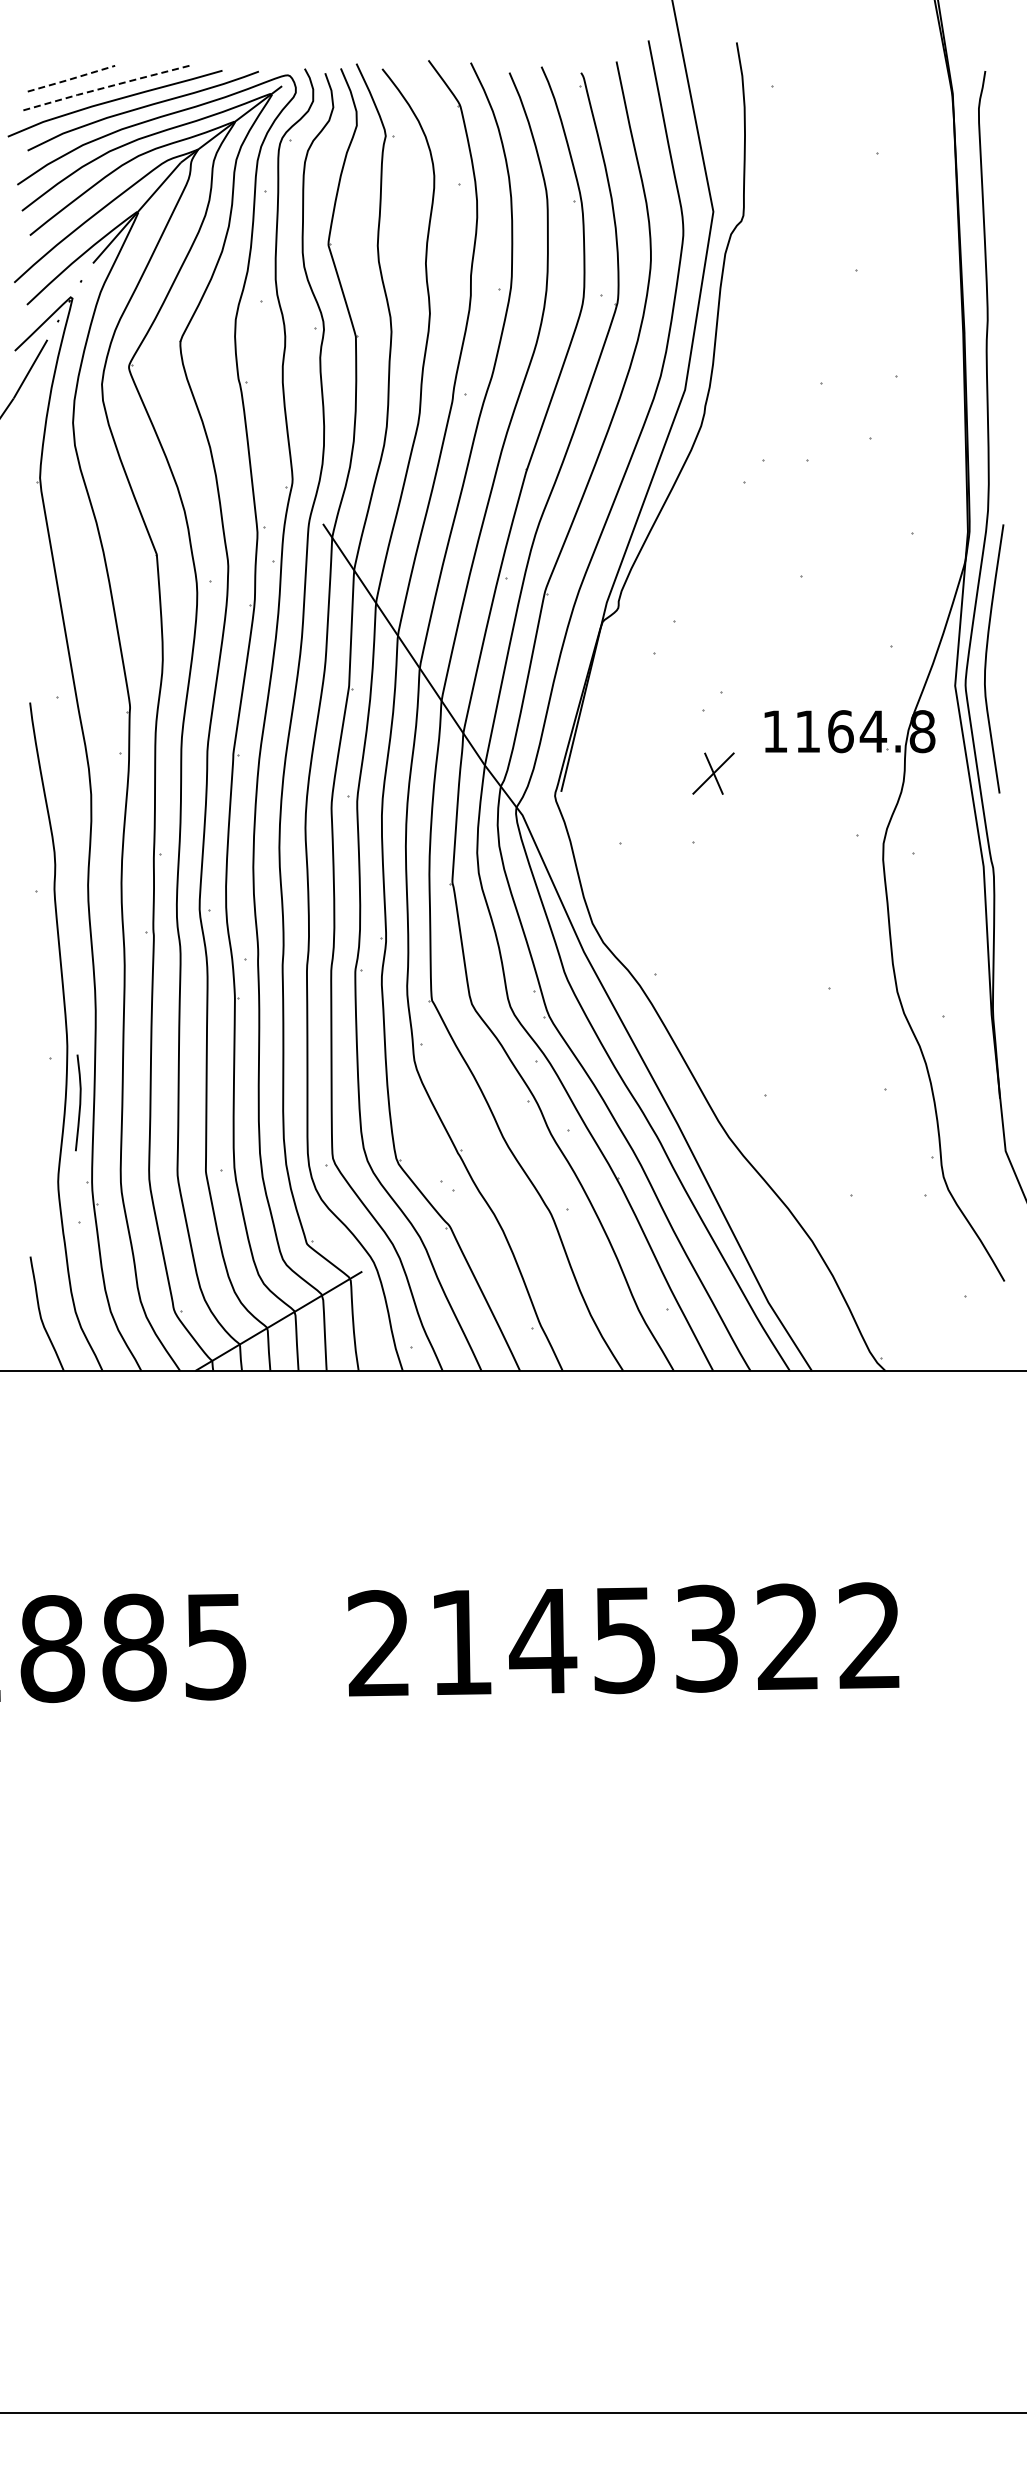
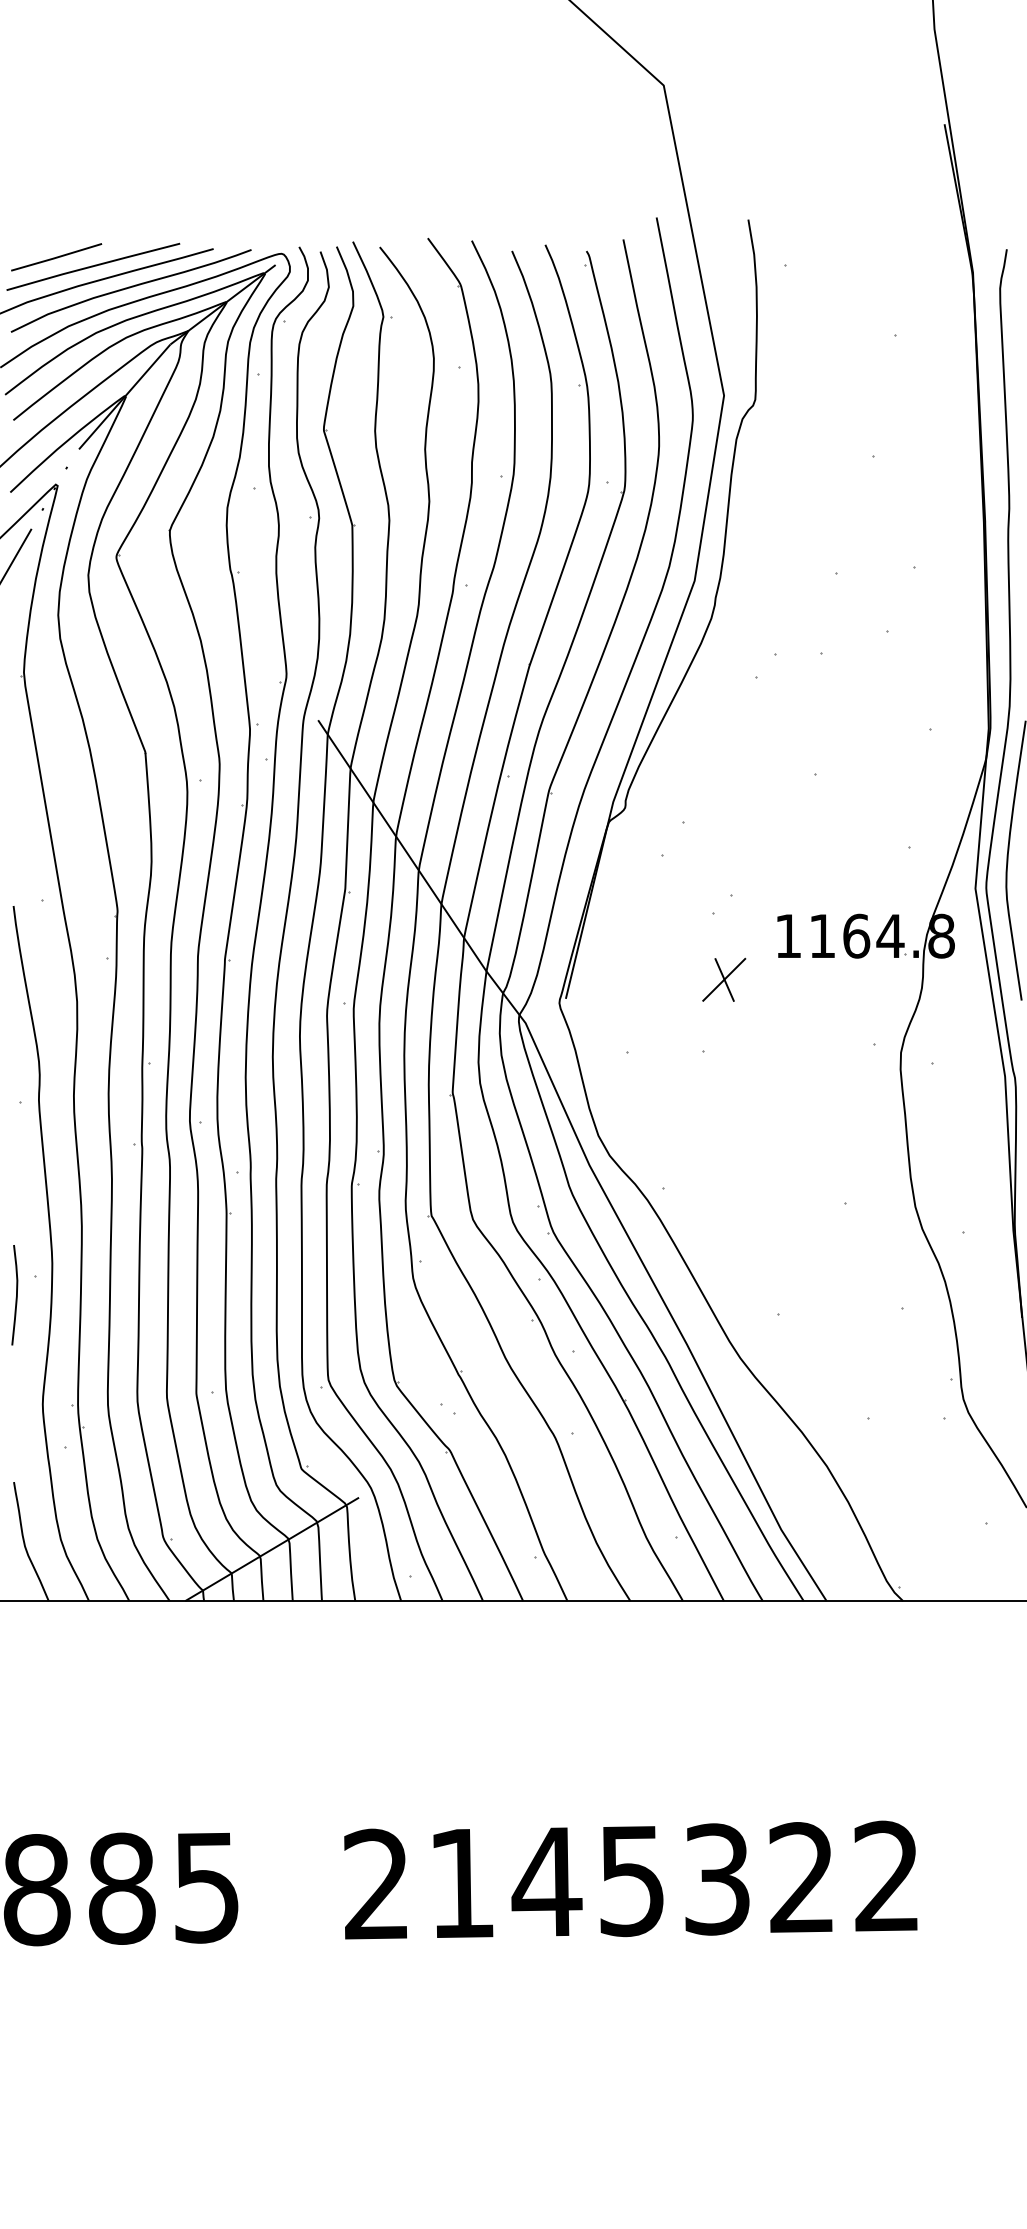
line: (71, 79) -> (56, 258), dashed -> solid
line: (106, 87) -> (93, 266), dashed -> solid
curve: (79, 1102) -> (16, 1294), moved

